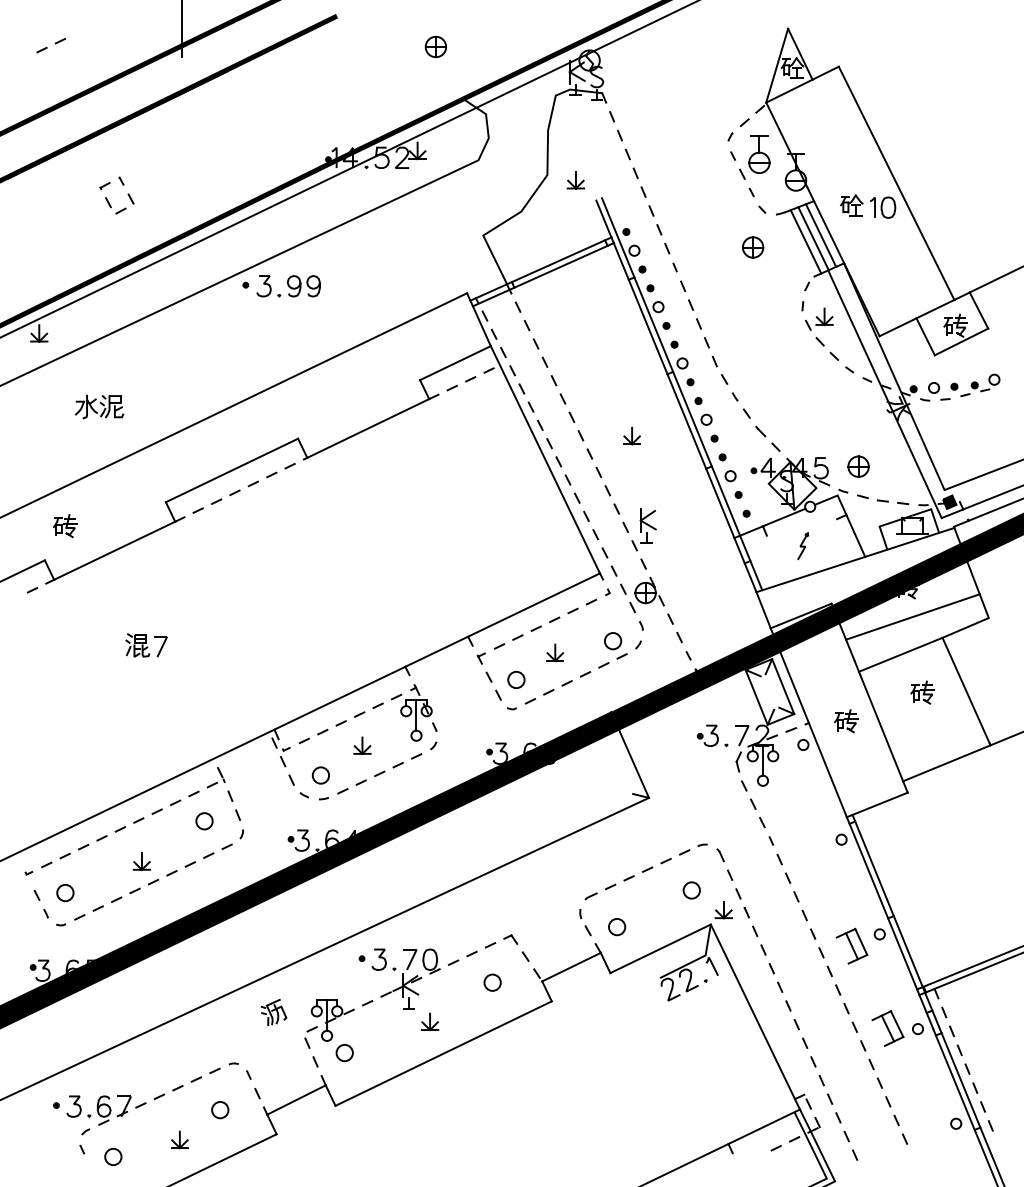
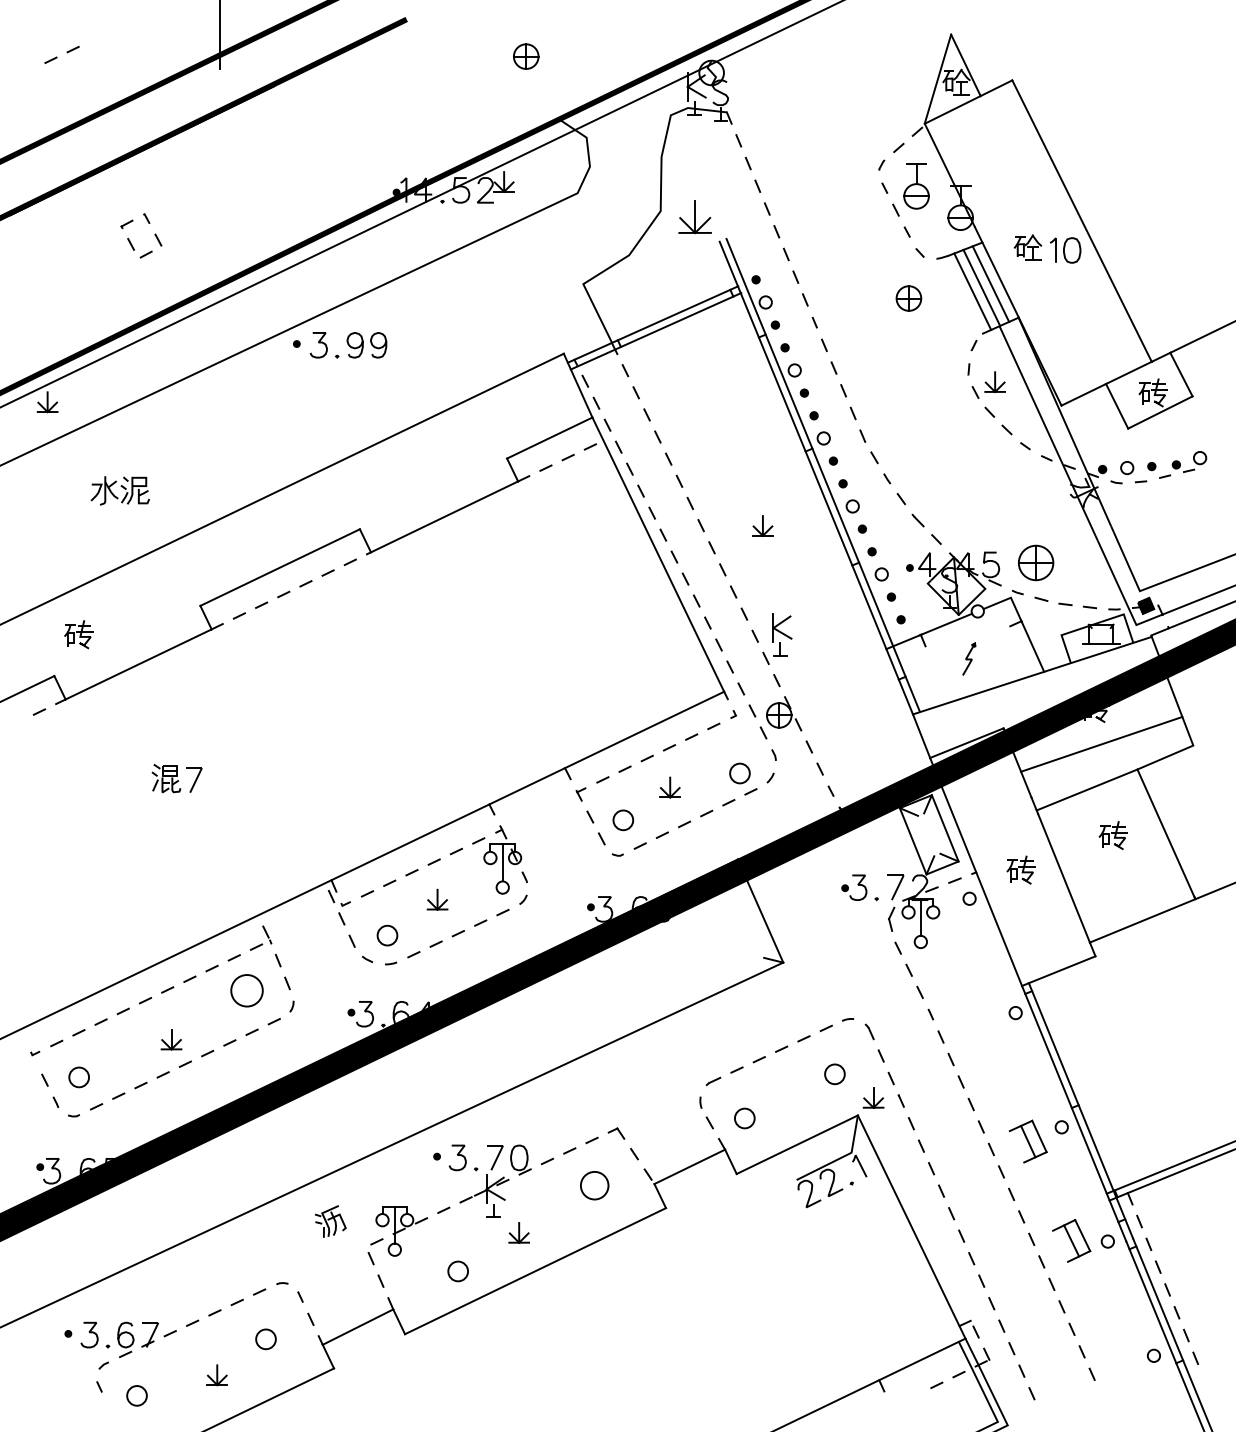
part: (575, 180) -> (694, 217), size x1.6
part: (858, 466) -> (1036, 562), size x1.4
circle: (204, 821) -> (246, 990), size x1.6
circle: (492, 982) -> (594, 1185), size x1.4
circle: (344, 1053) -> (457, 1271), moved

